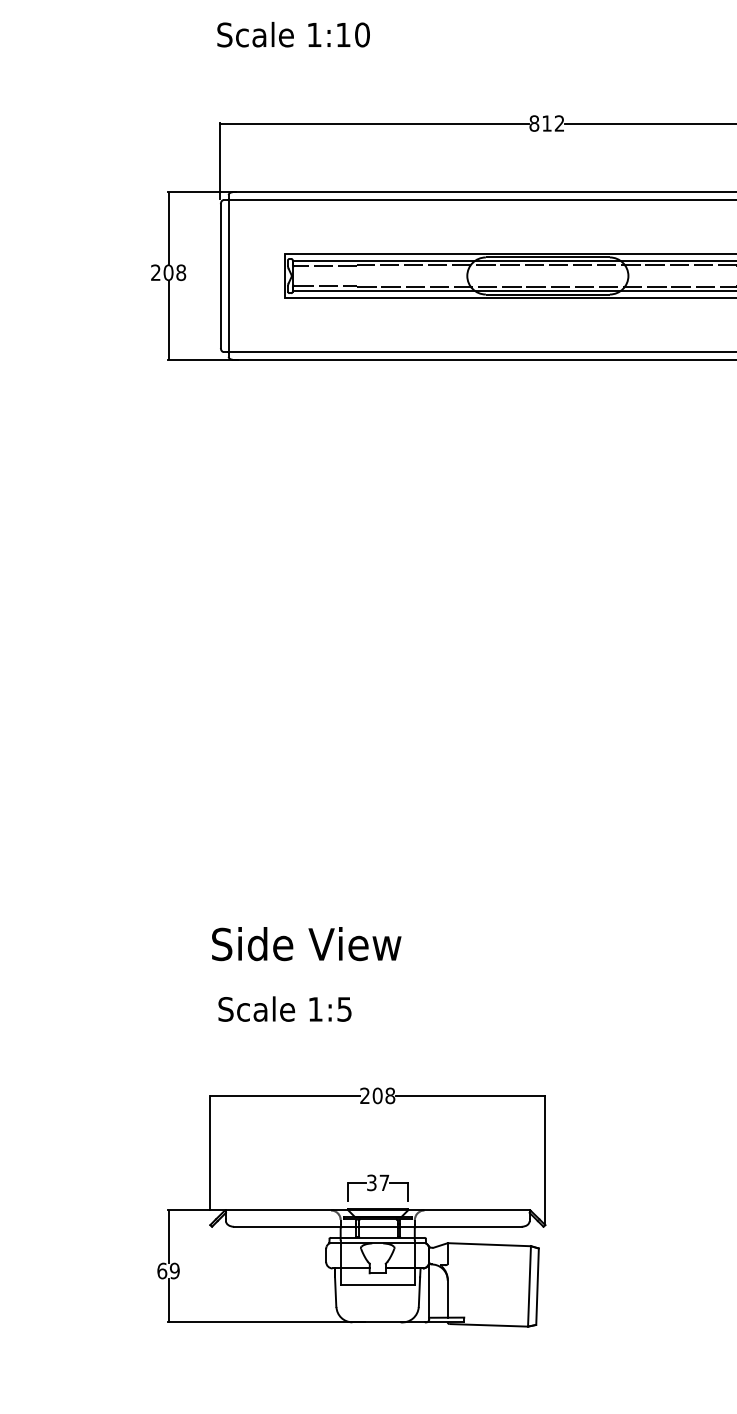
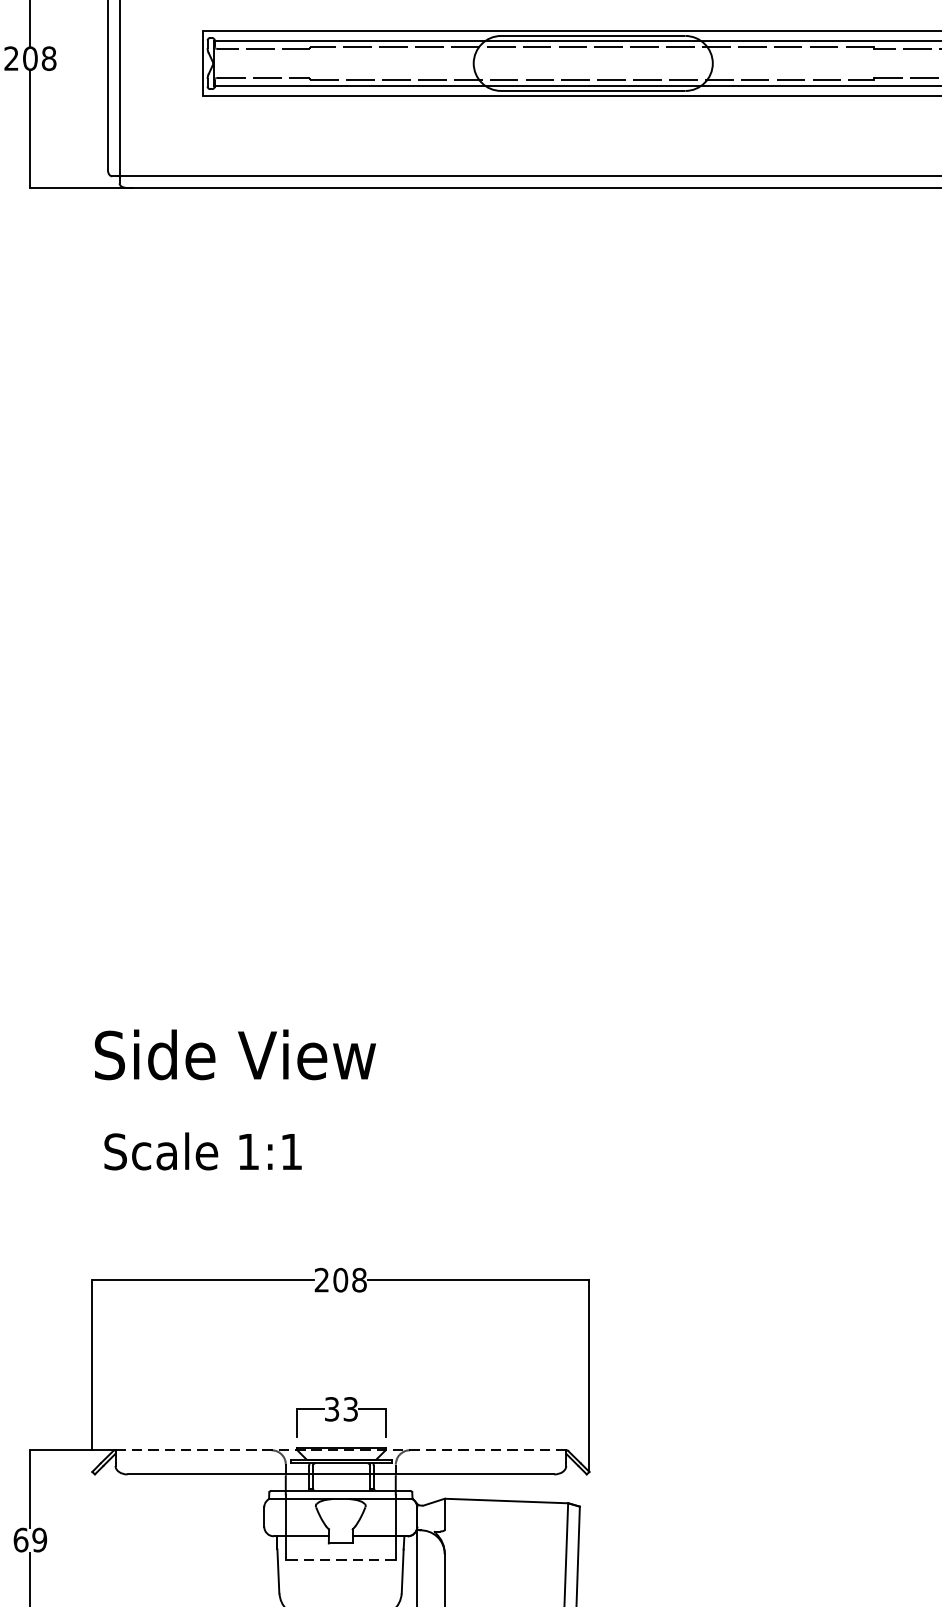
text: (344, 1009) -> (291, 1151), 1:5 -> 1:1
text: (384, 1182) -> (350, 1408), 37 -> 33
line: (377, 1210) -> (340, 1450), solid -> dashed
line: (377, 1284) -> (340, 1560), solid -> dashed

